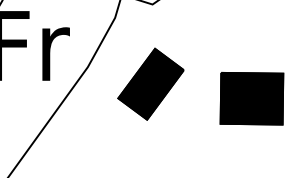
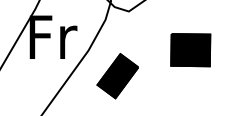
part: (150, 84) -> (117, 76), moved
part: (251, 99) -> (190, 50), moved

